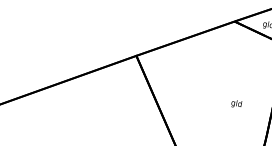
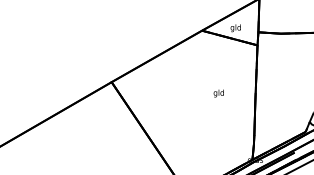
text: (236, 103) -> (218, 93), moved

